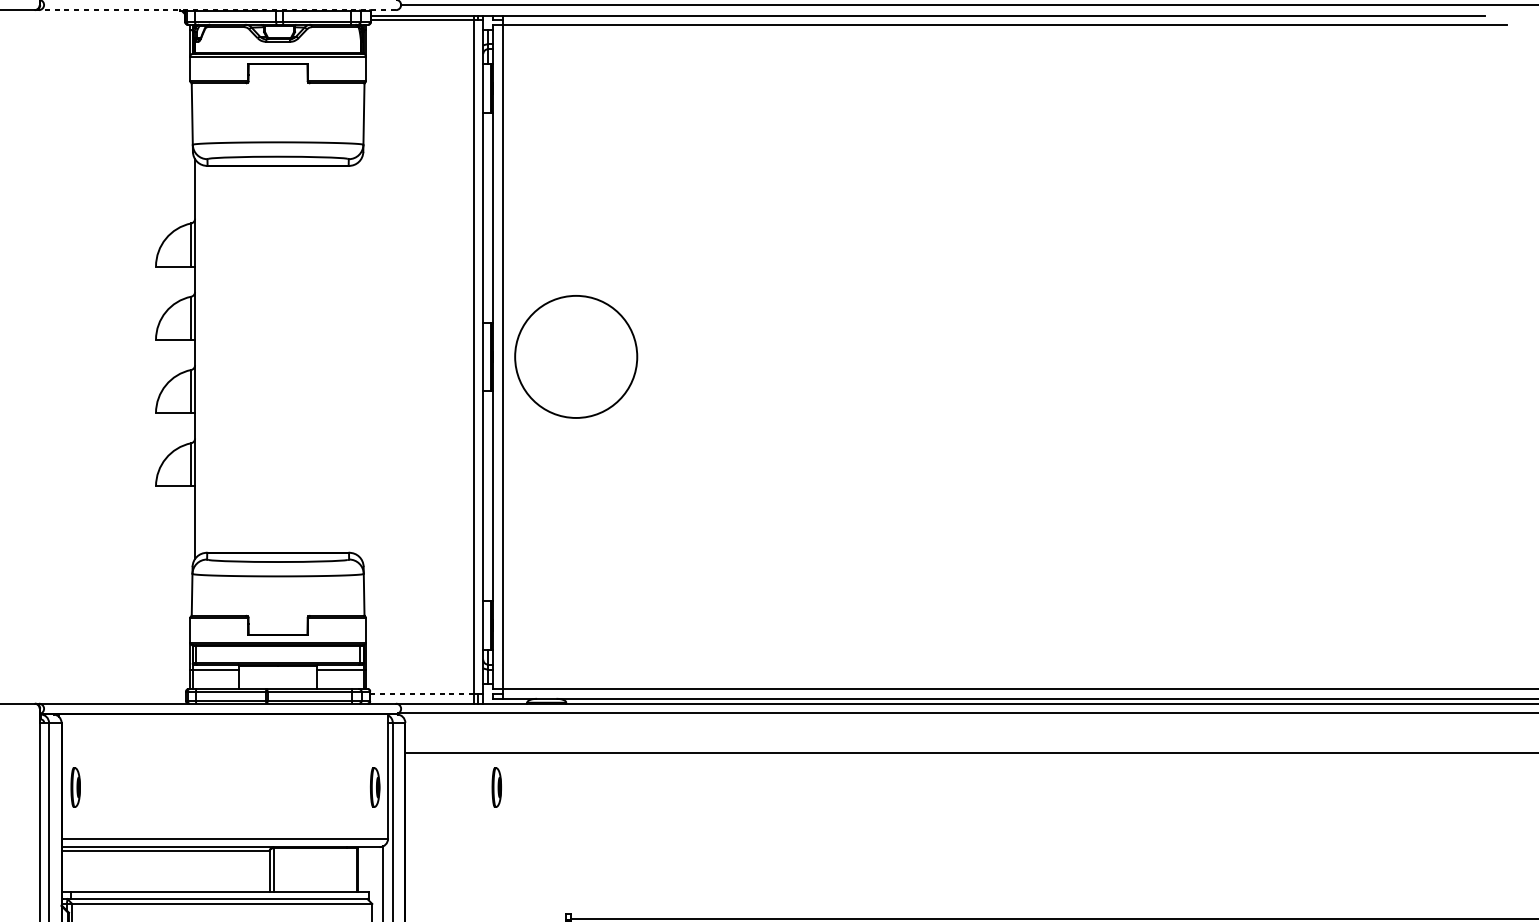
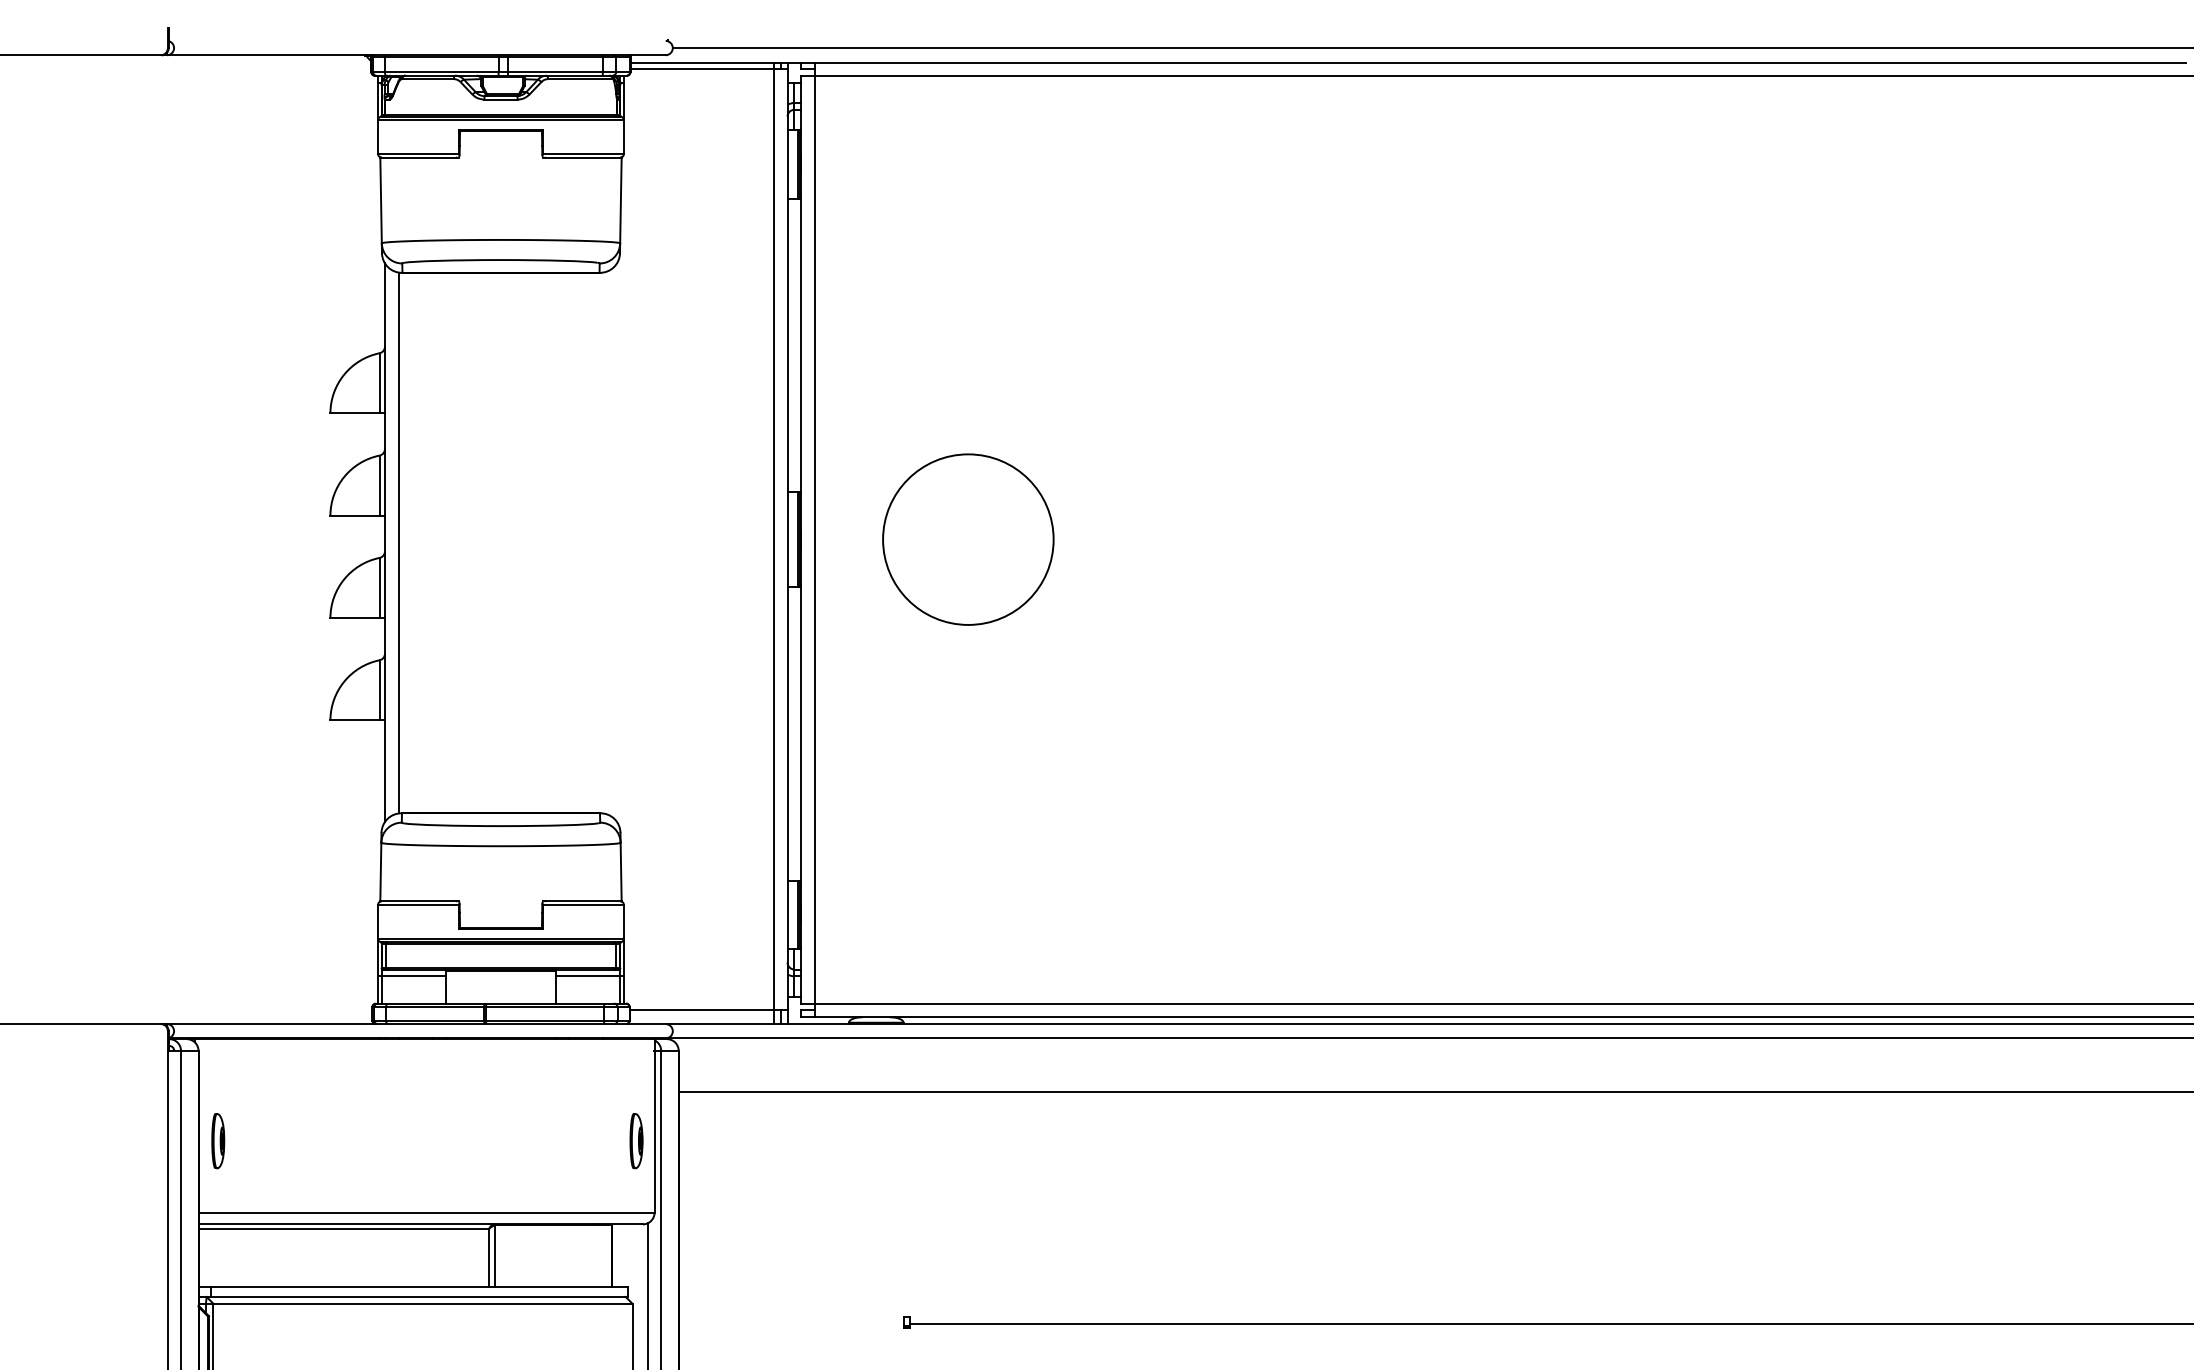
line: (216, 10) -> (415, 55), dashed -> solid
circle: (576, 356) -> (968, 539), moved
line: (204, 358) -> (398, 542), added
line: (422, 693) -> (702, 1010), dashed -> solid
part: (496, 787) -> (806, 1141), removed

